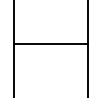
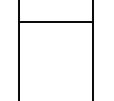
line: (50, 44) -> (56, 21), moved

